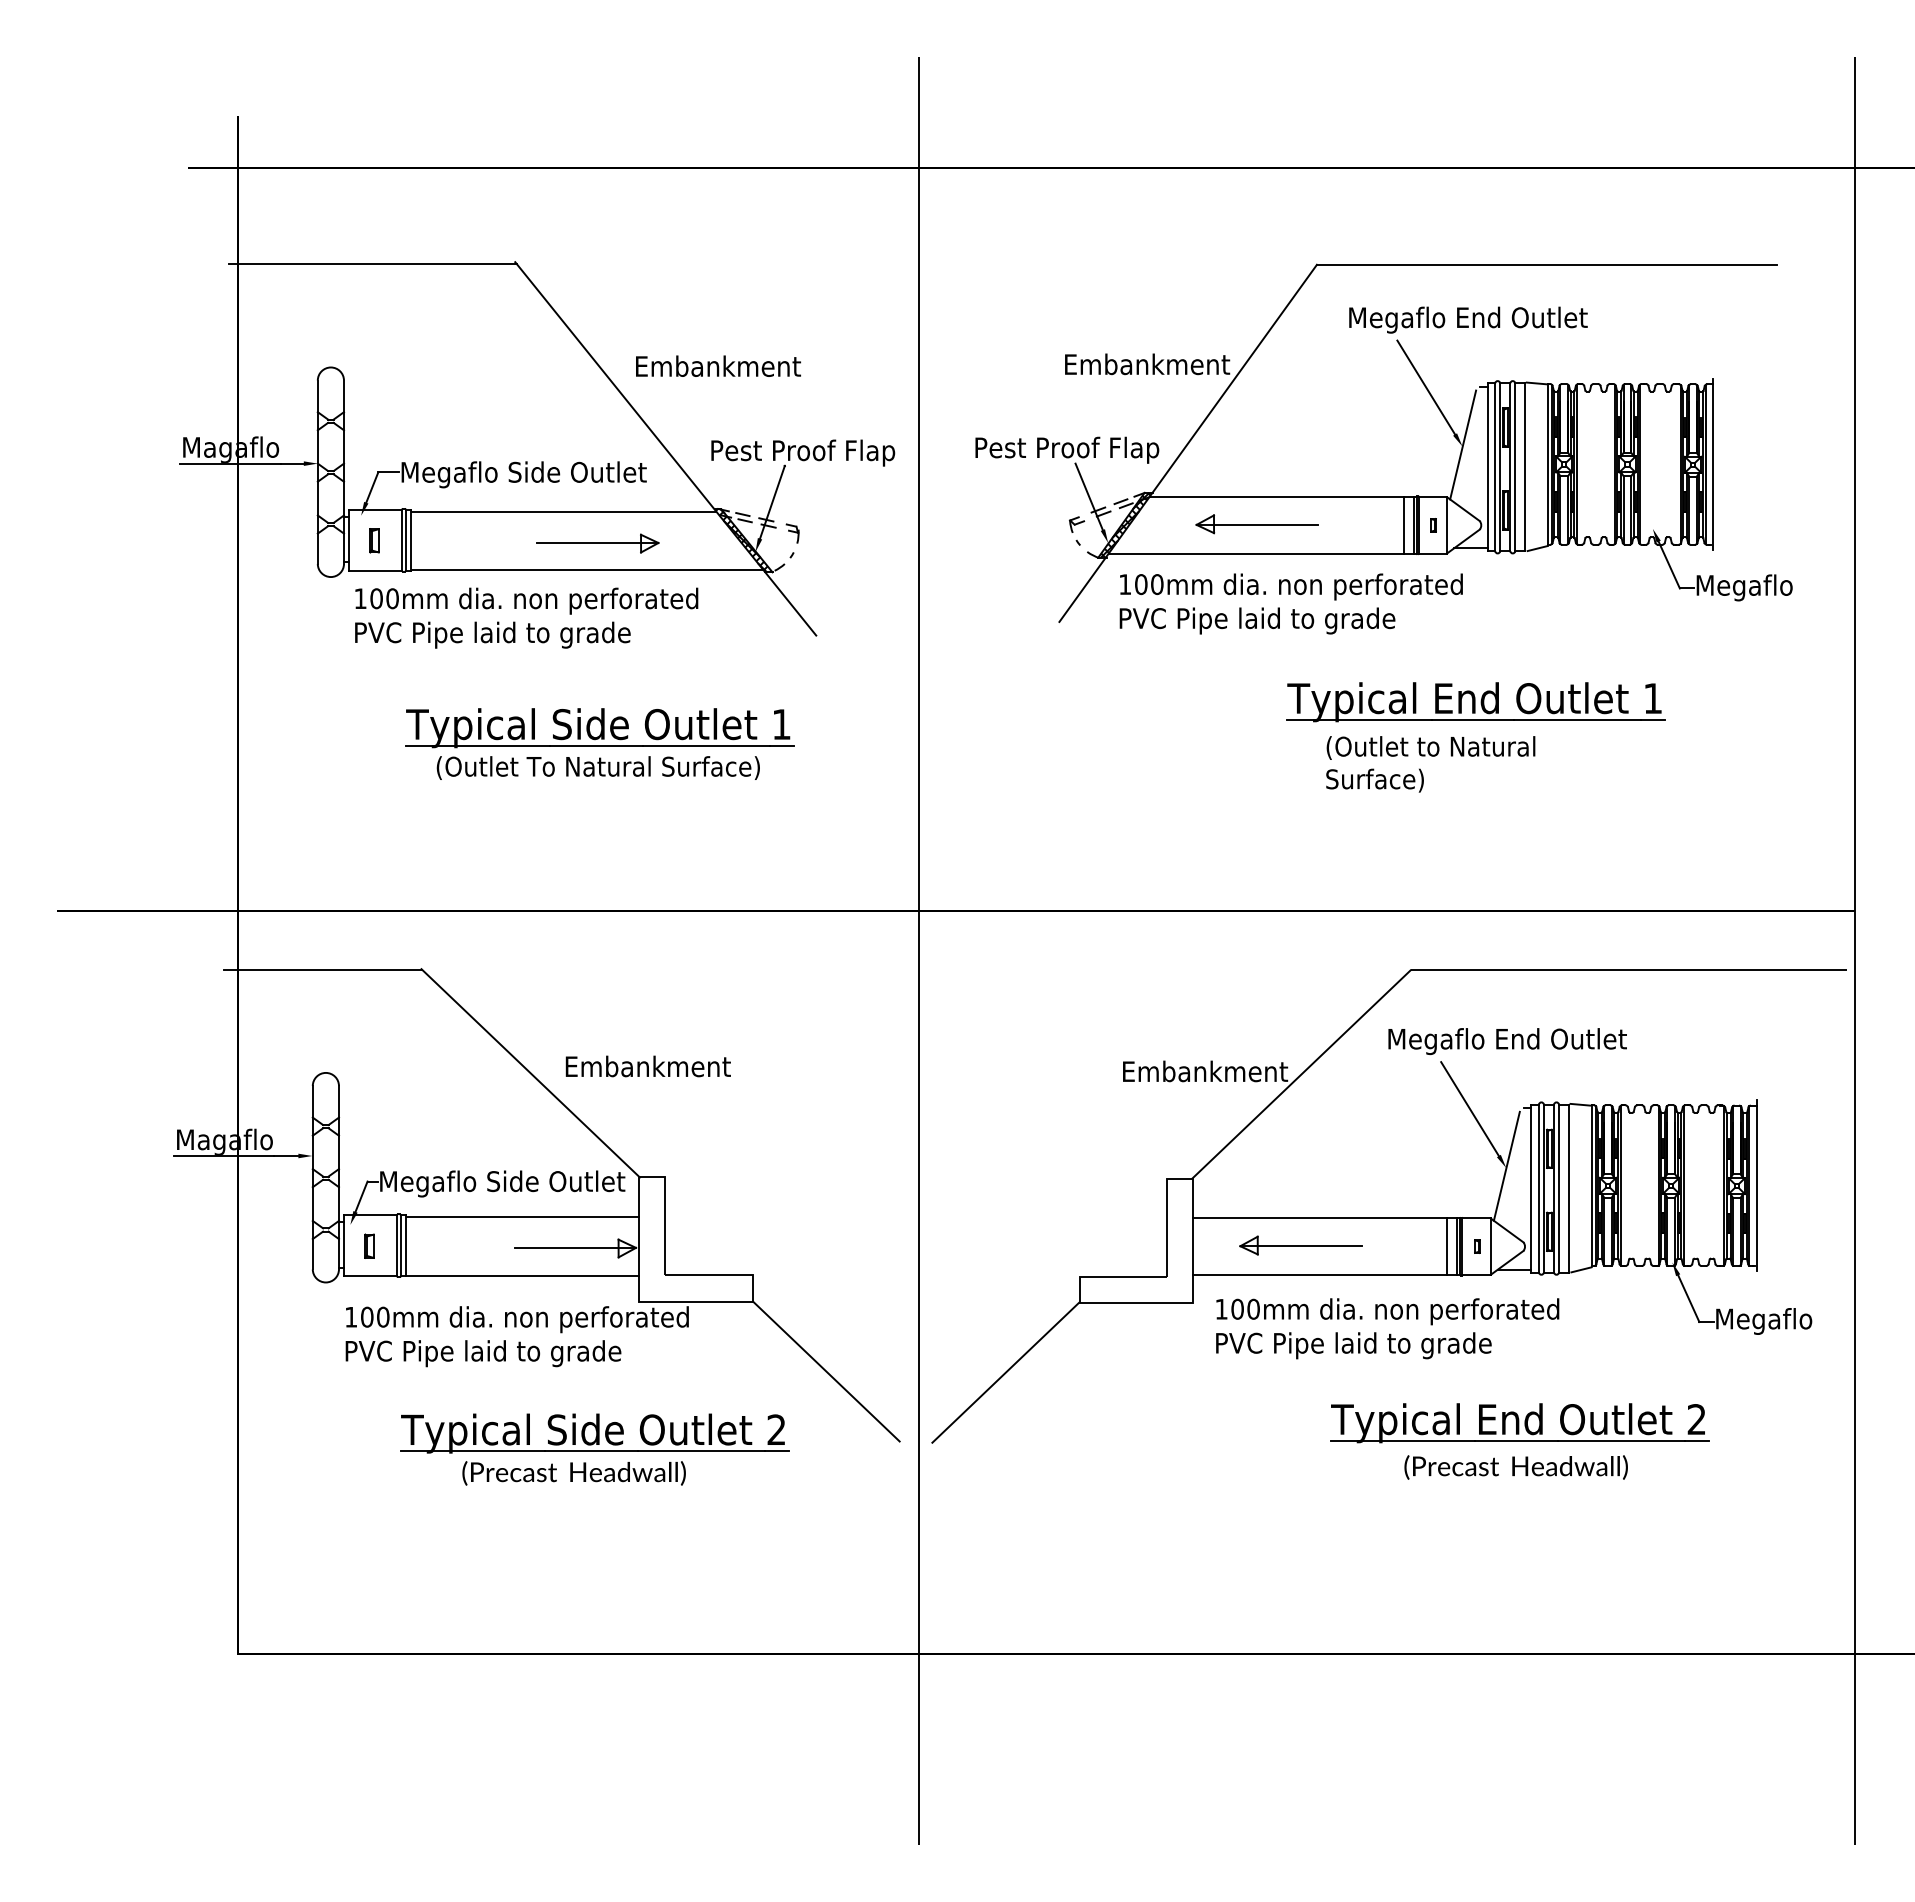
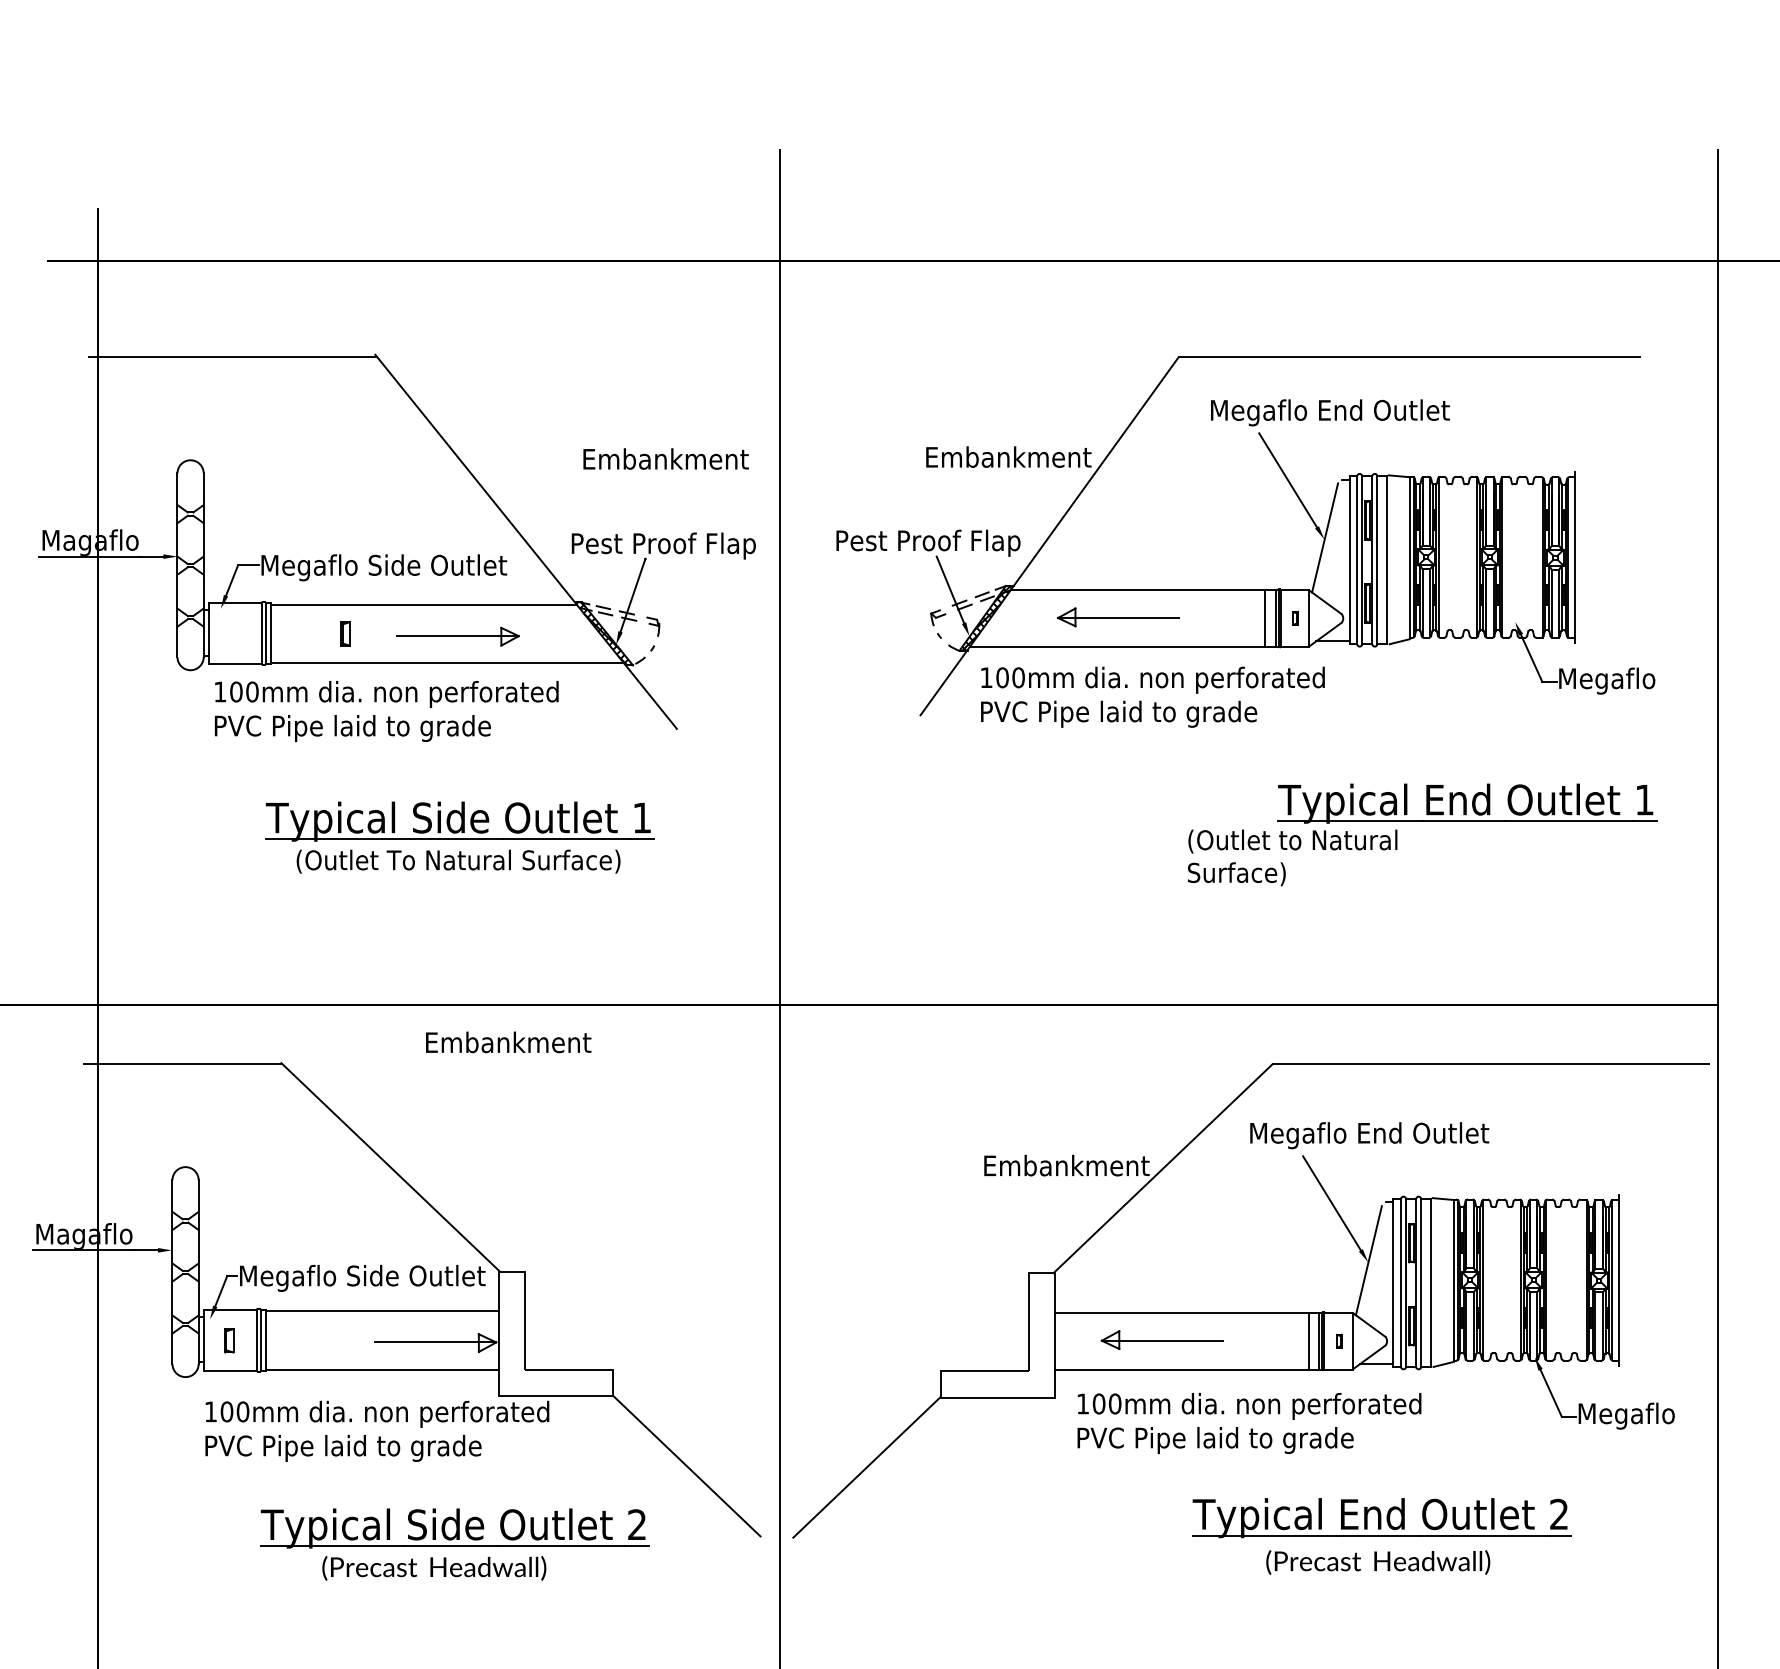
text: (718, 365) -> (666, 458), moved
part: (374, 540) -> (345, 633), moved
part: (1475, 702) -> (1466, 803), moved
text: (647, 1066) -> (507, 1042), moved

